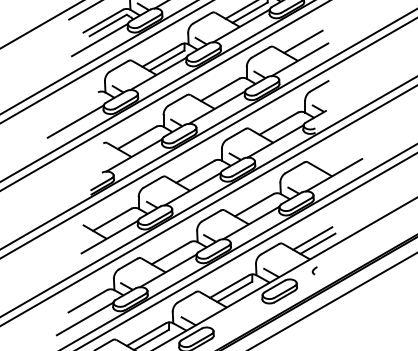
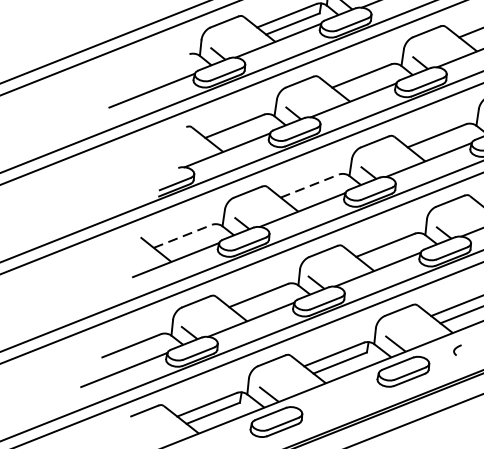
line: (195, 171) -> (310, 185), solid -> dashed
line: (112, 219) -> (183, 235), solid -> dashed

